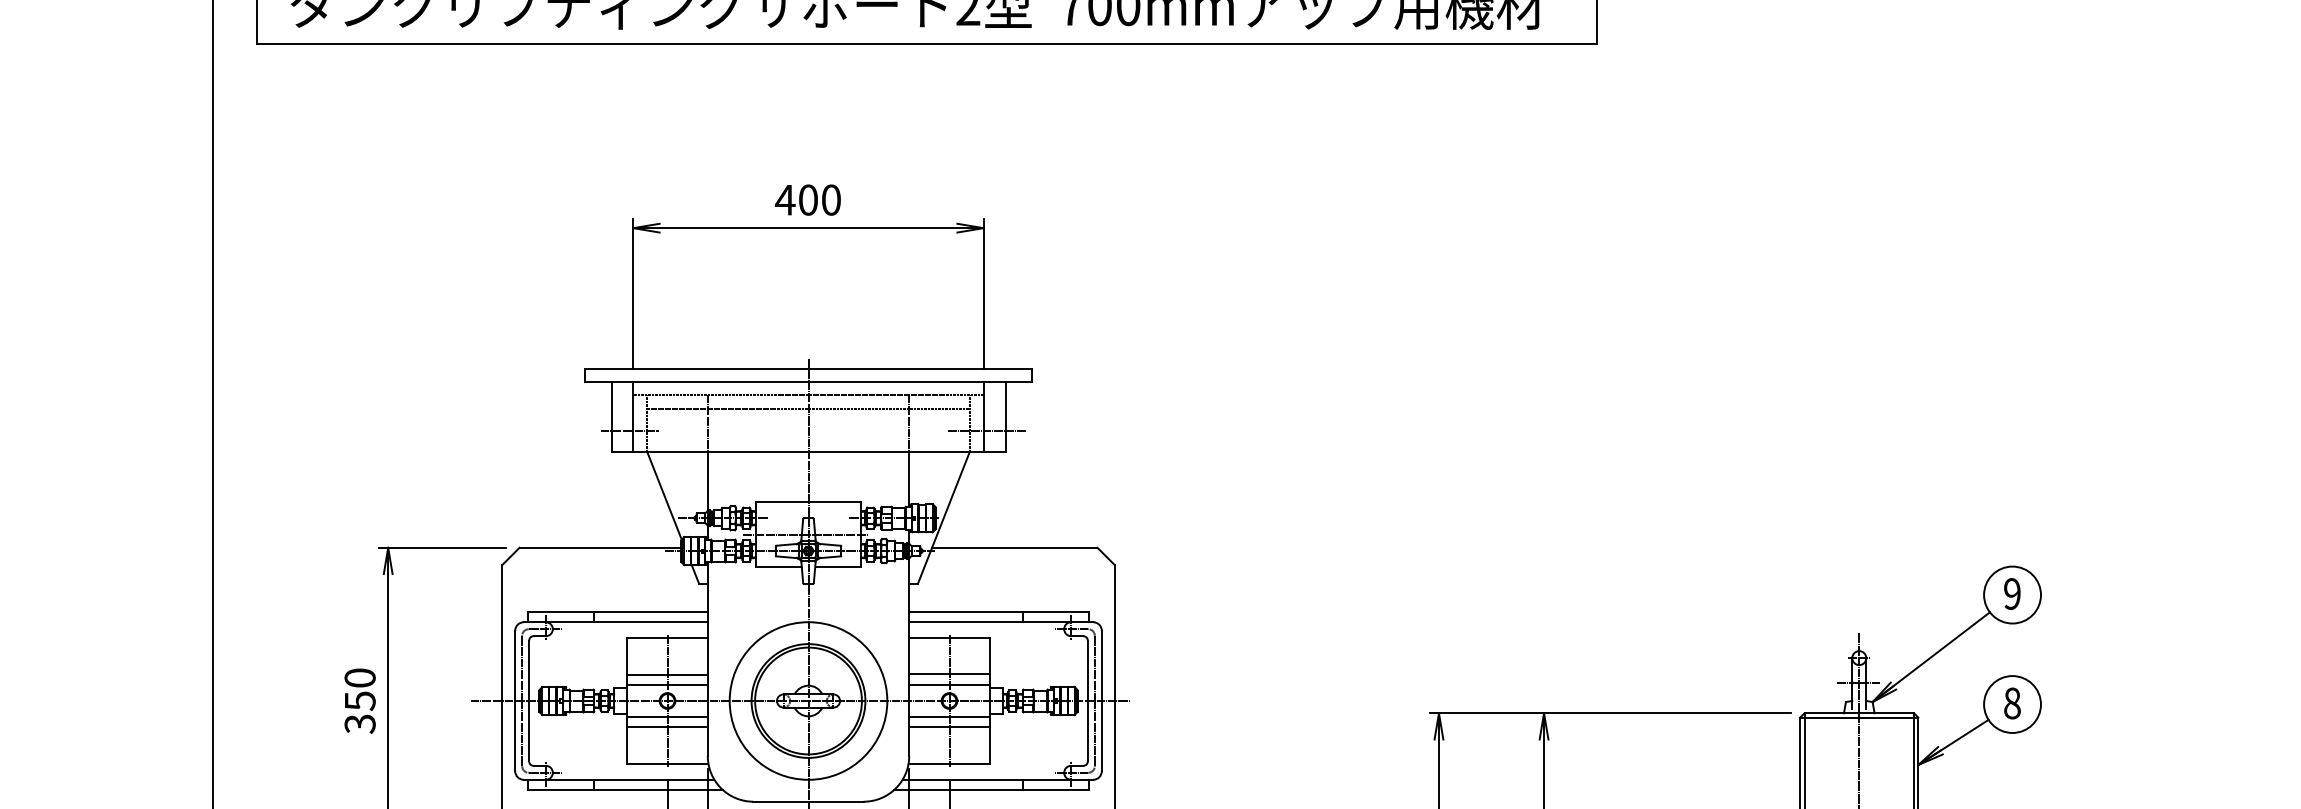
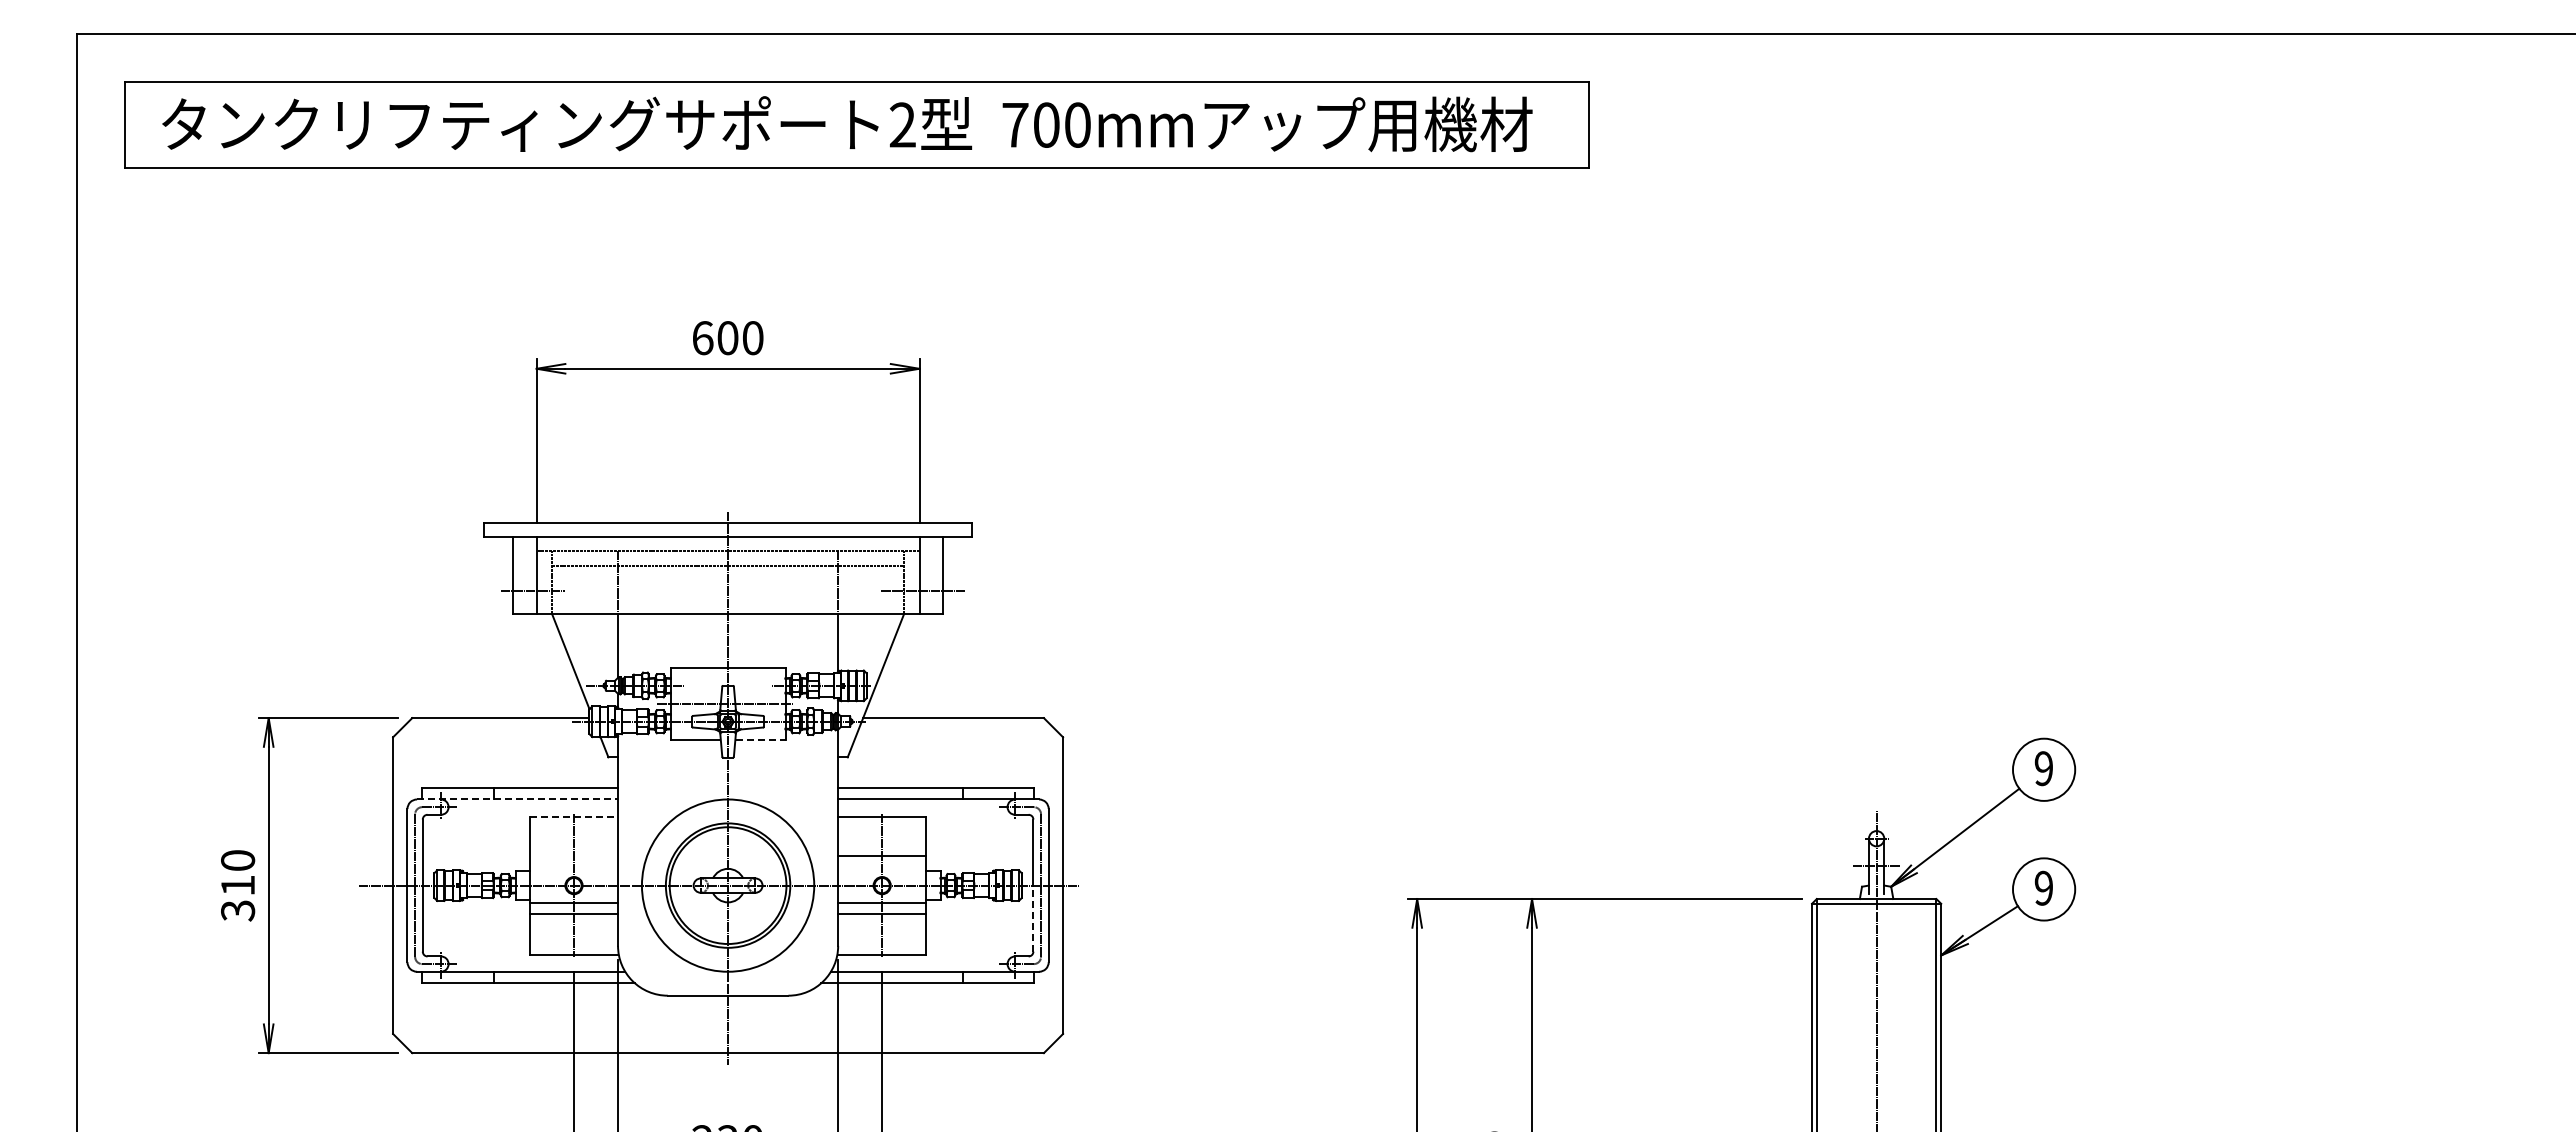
text: (785, 200) -> (702, 338), 400 -> 600
line: (838, 567) -> (760, 739), solid -> dashed
line: (616, 622) -> (518, 799), solid -> dashed
line: (667, 637) -> (574, 816), solid -> dashed
line: (667, 674) -> (573, 856), removed
line: (667, 685) -> (573, 868), removed
line: (949, 685) -> (882, 868), removed
text: (360, 700) -> (238, 885), 350 -> 310
text: (2011, 702) -> (2043, 887), 8 -> 9
line: (1087, 731) -> (1033, 918), solid -> dashed

